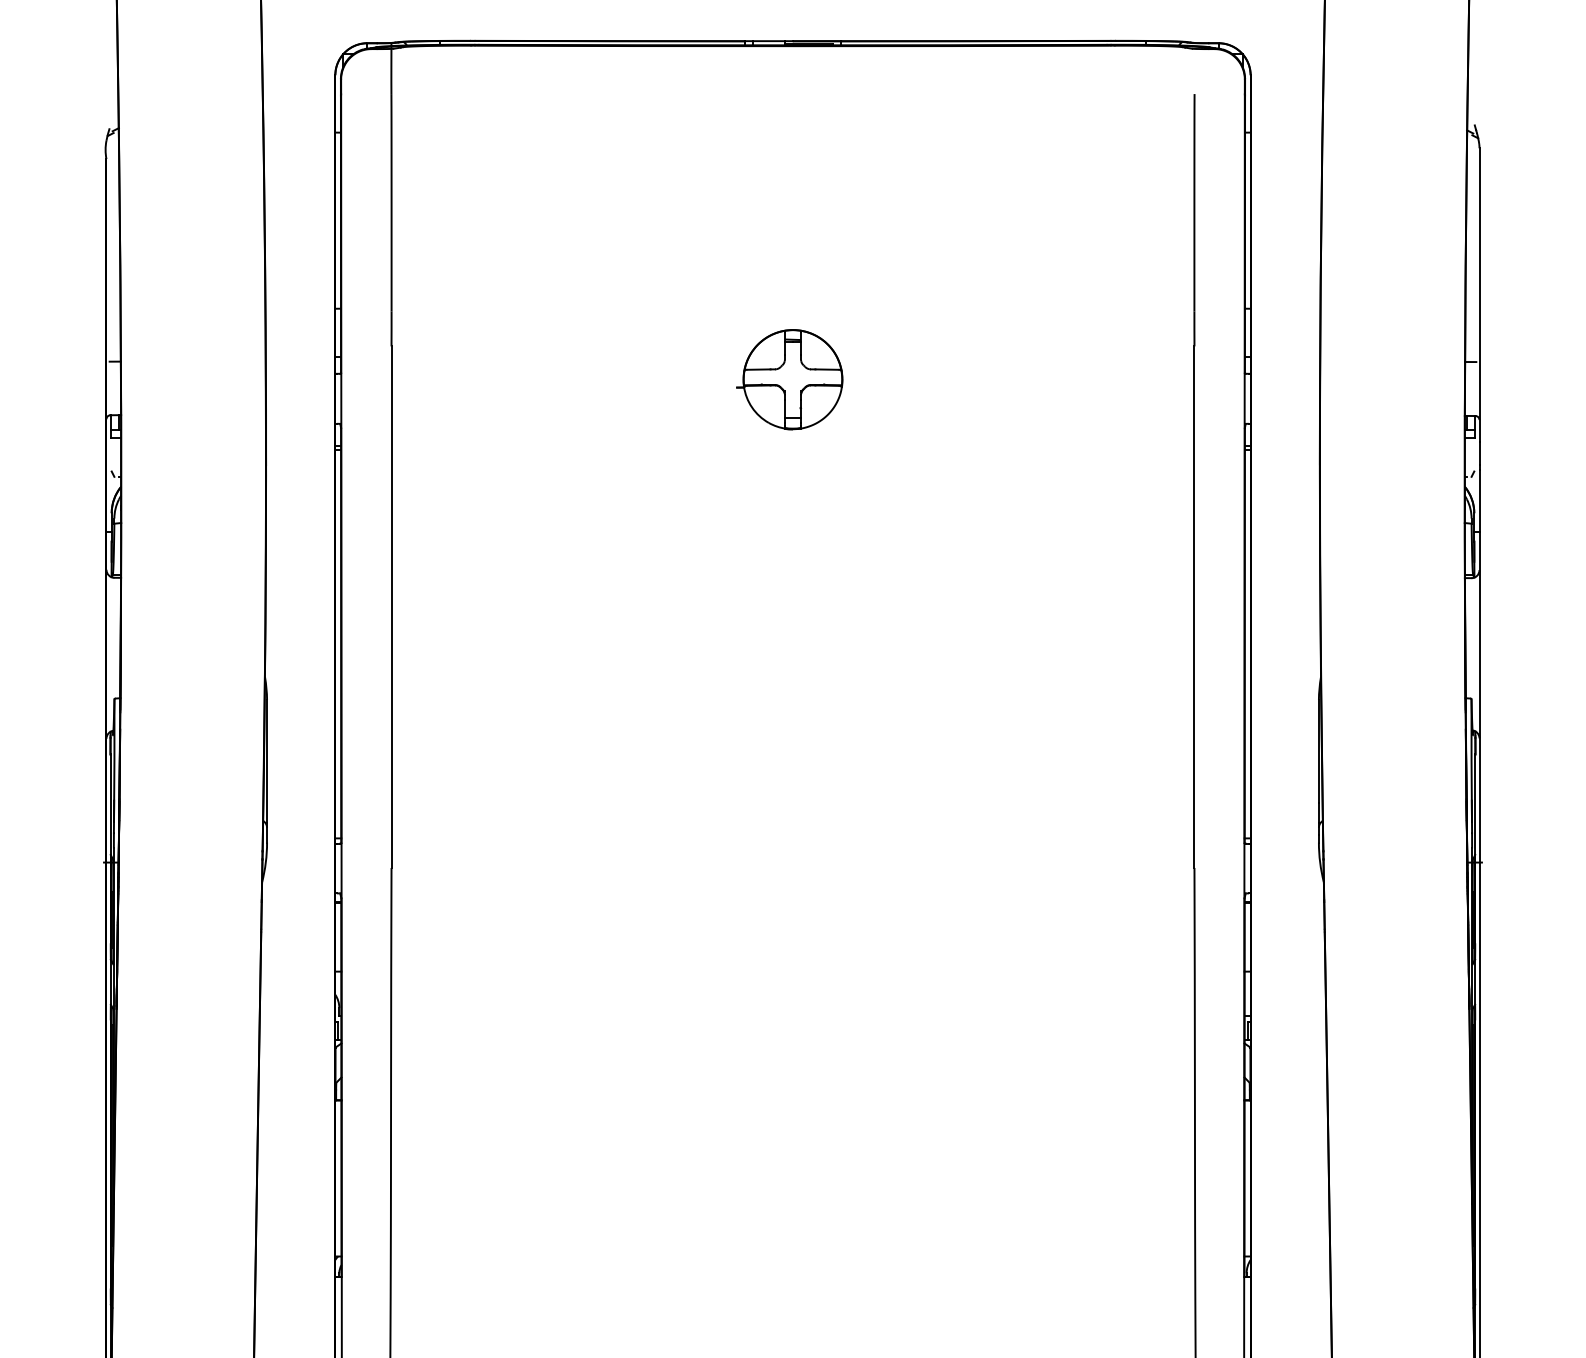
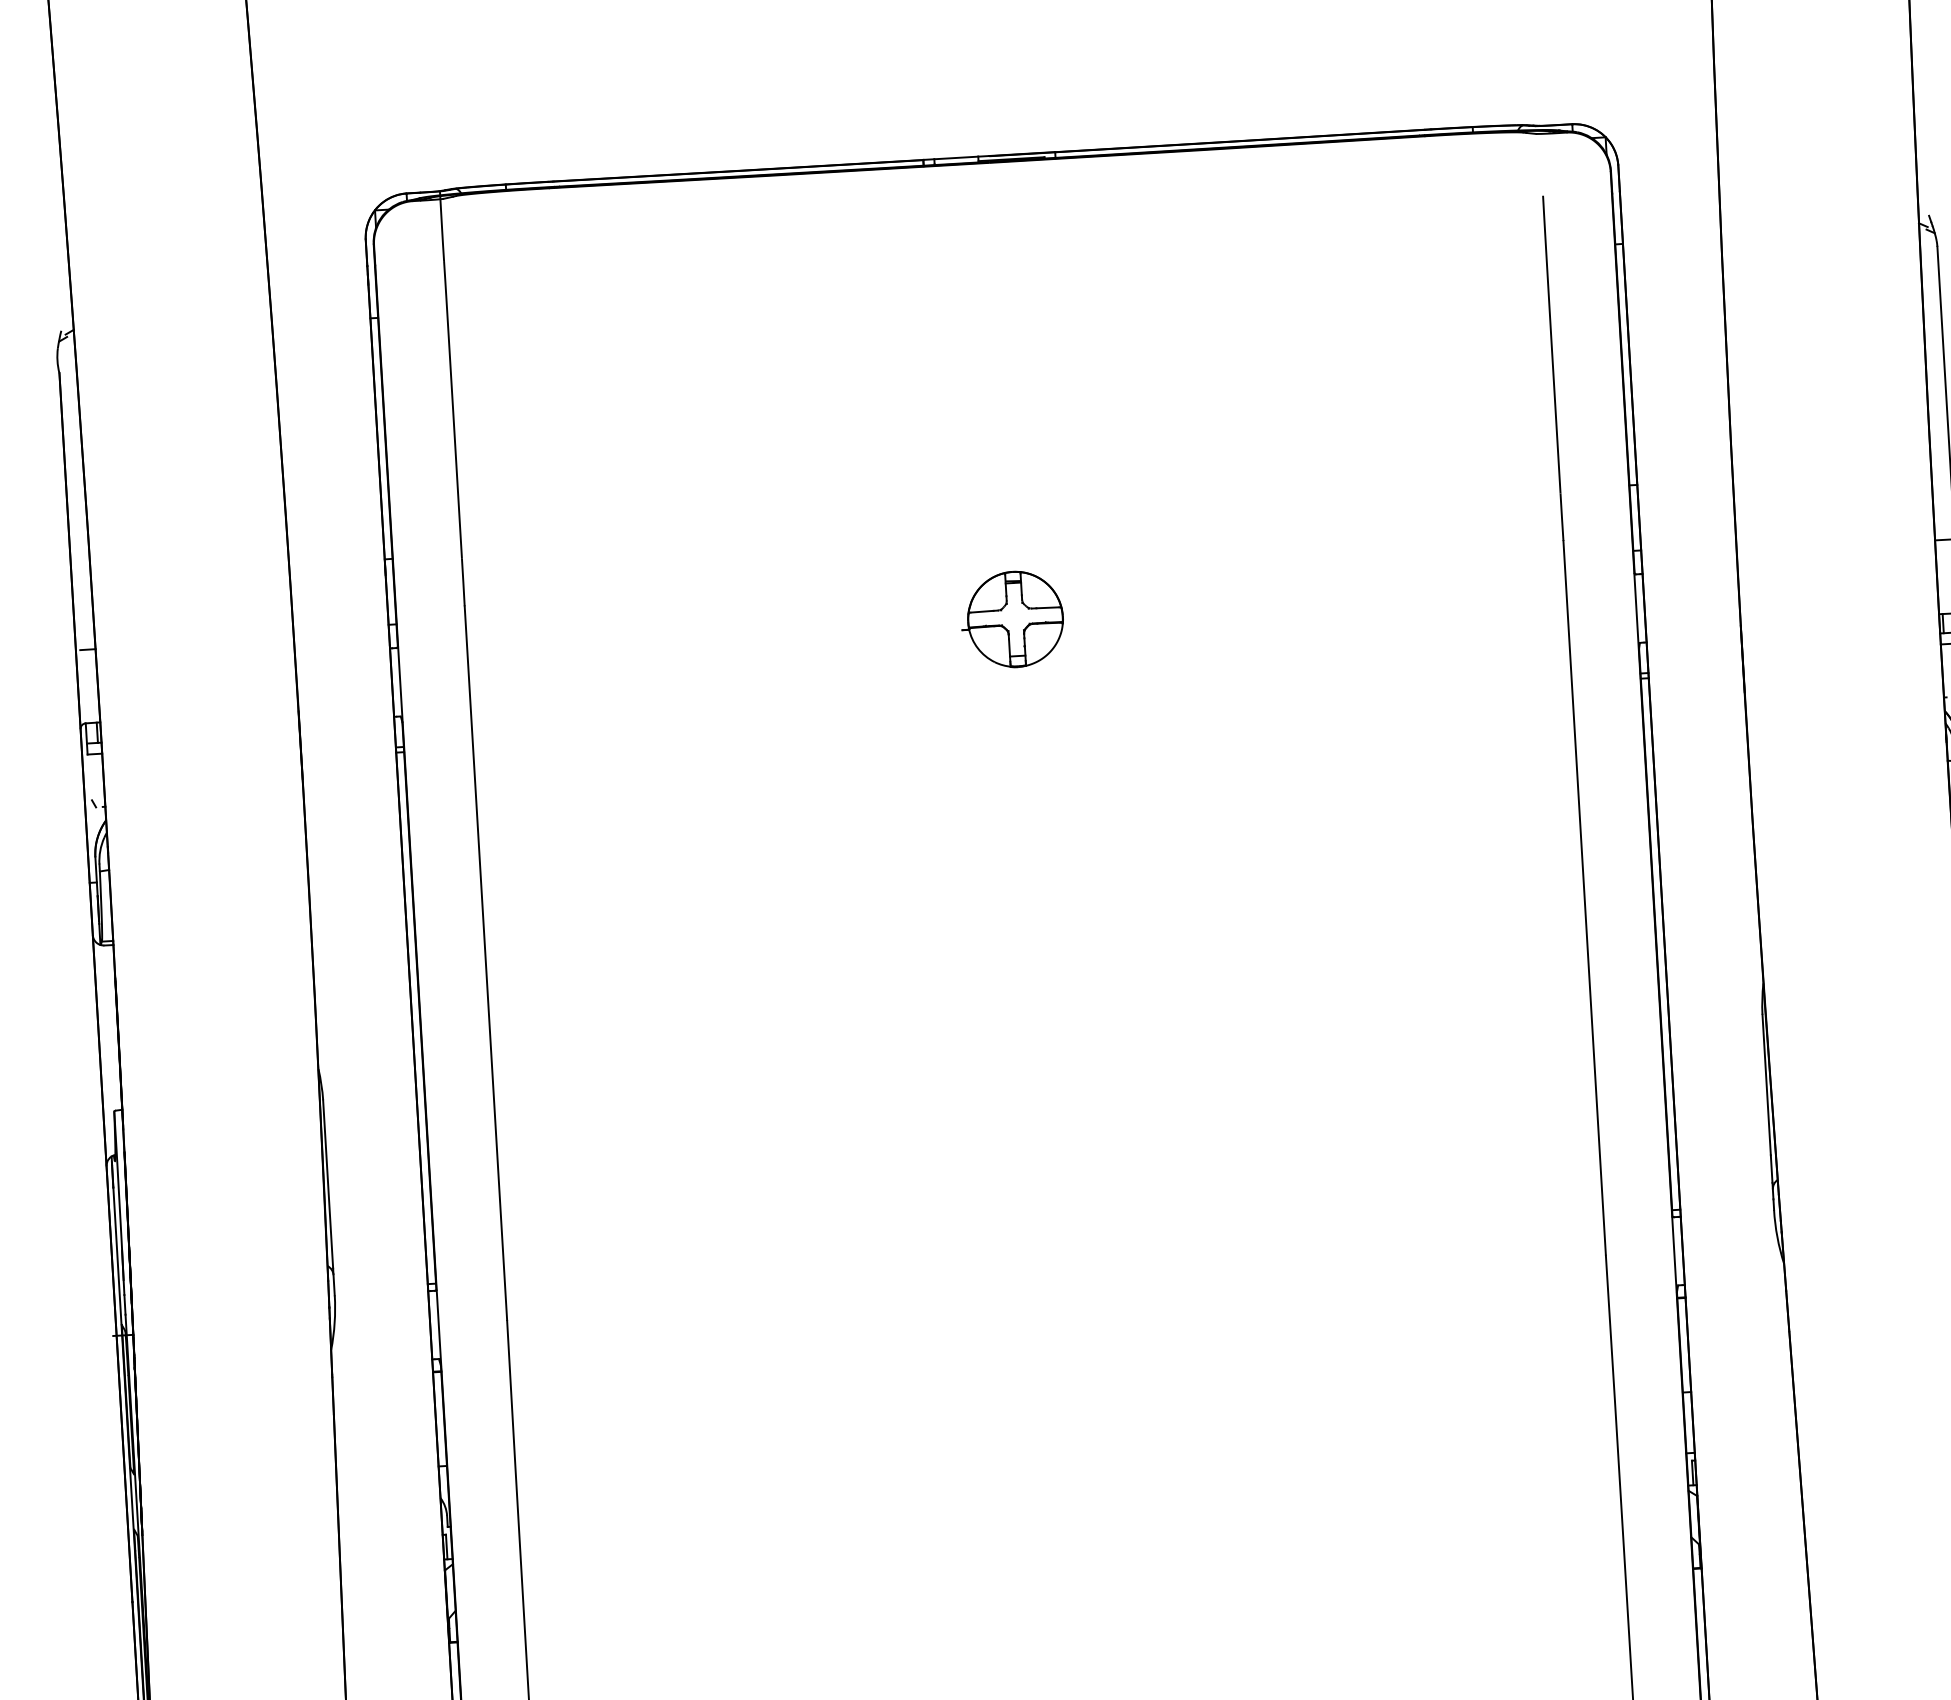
part: (789, 379) -> (1011, 619), size x0.7

